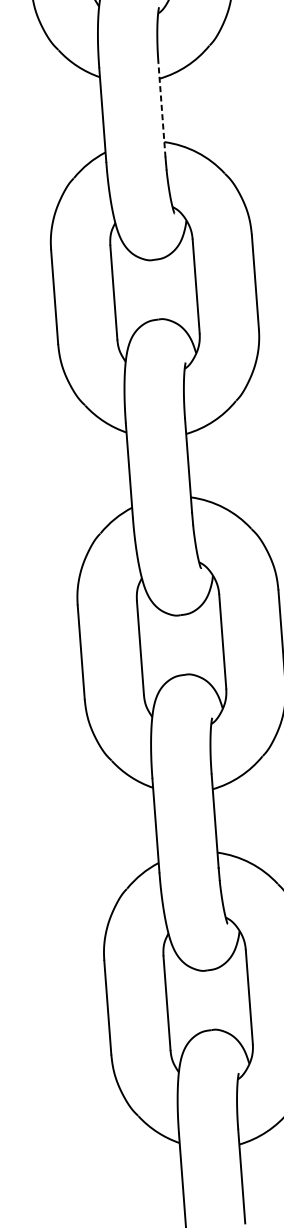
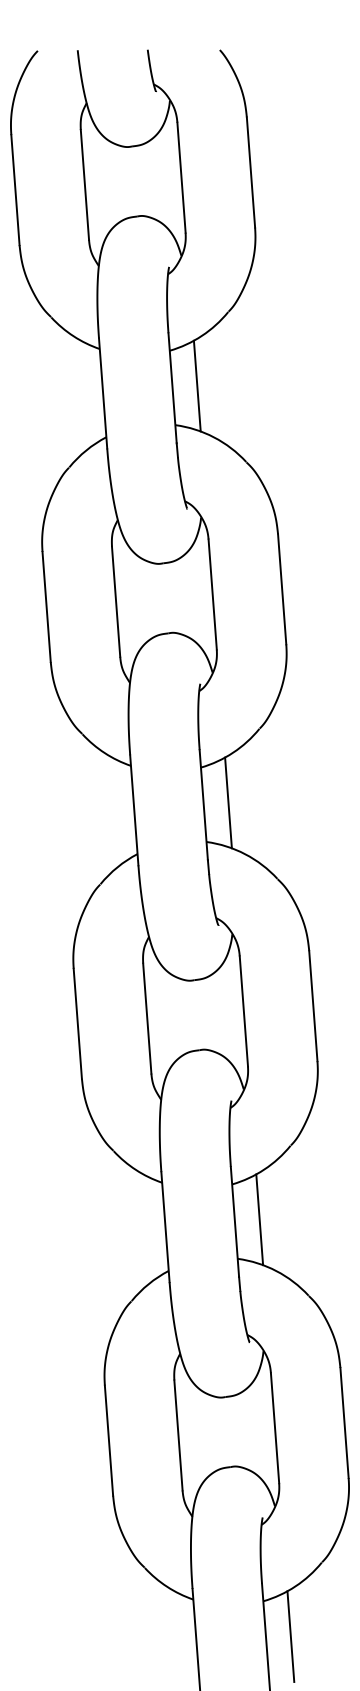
line: (182, 108) -> (196, 385), added
line: (161, 110) -> (172, 387), dashed -> solid
line: (209, 463) -> (228, 802), added
line: (236, 819) -> (259, 1219), added
line: (262, 1174) -> (290, 1636), added

